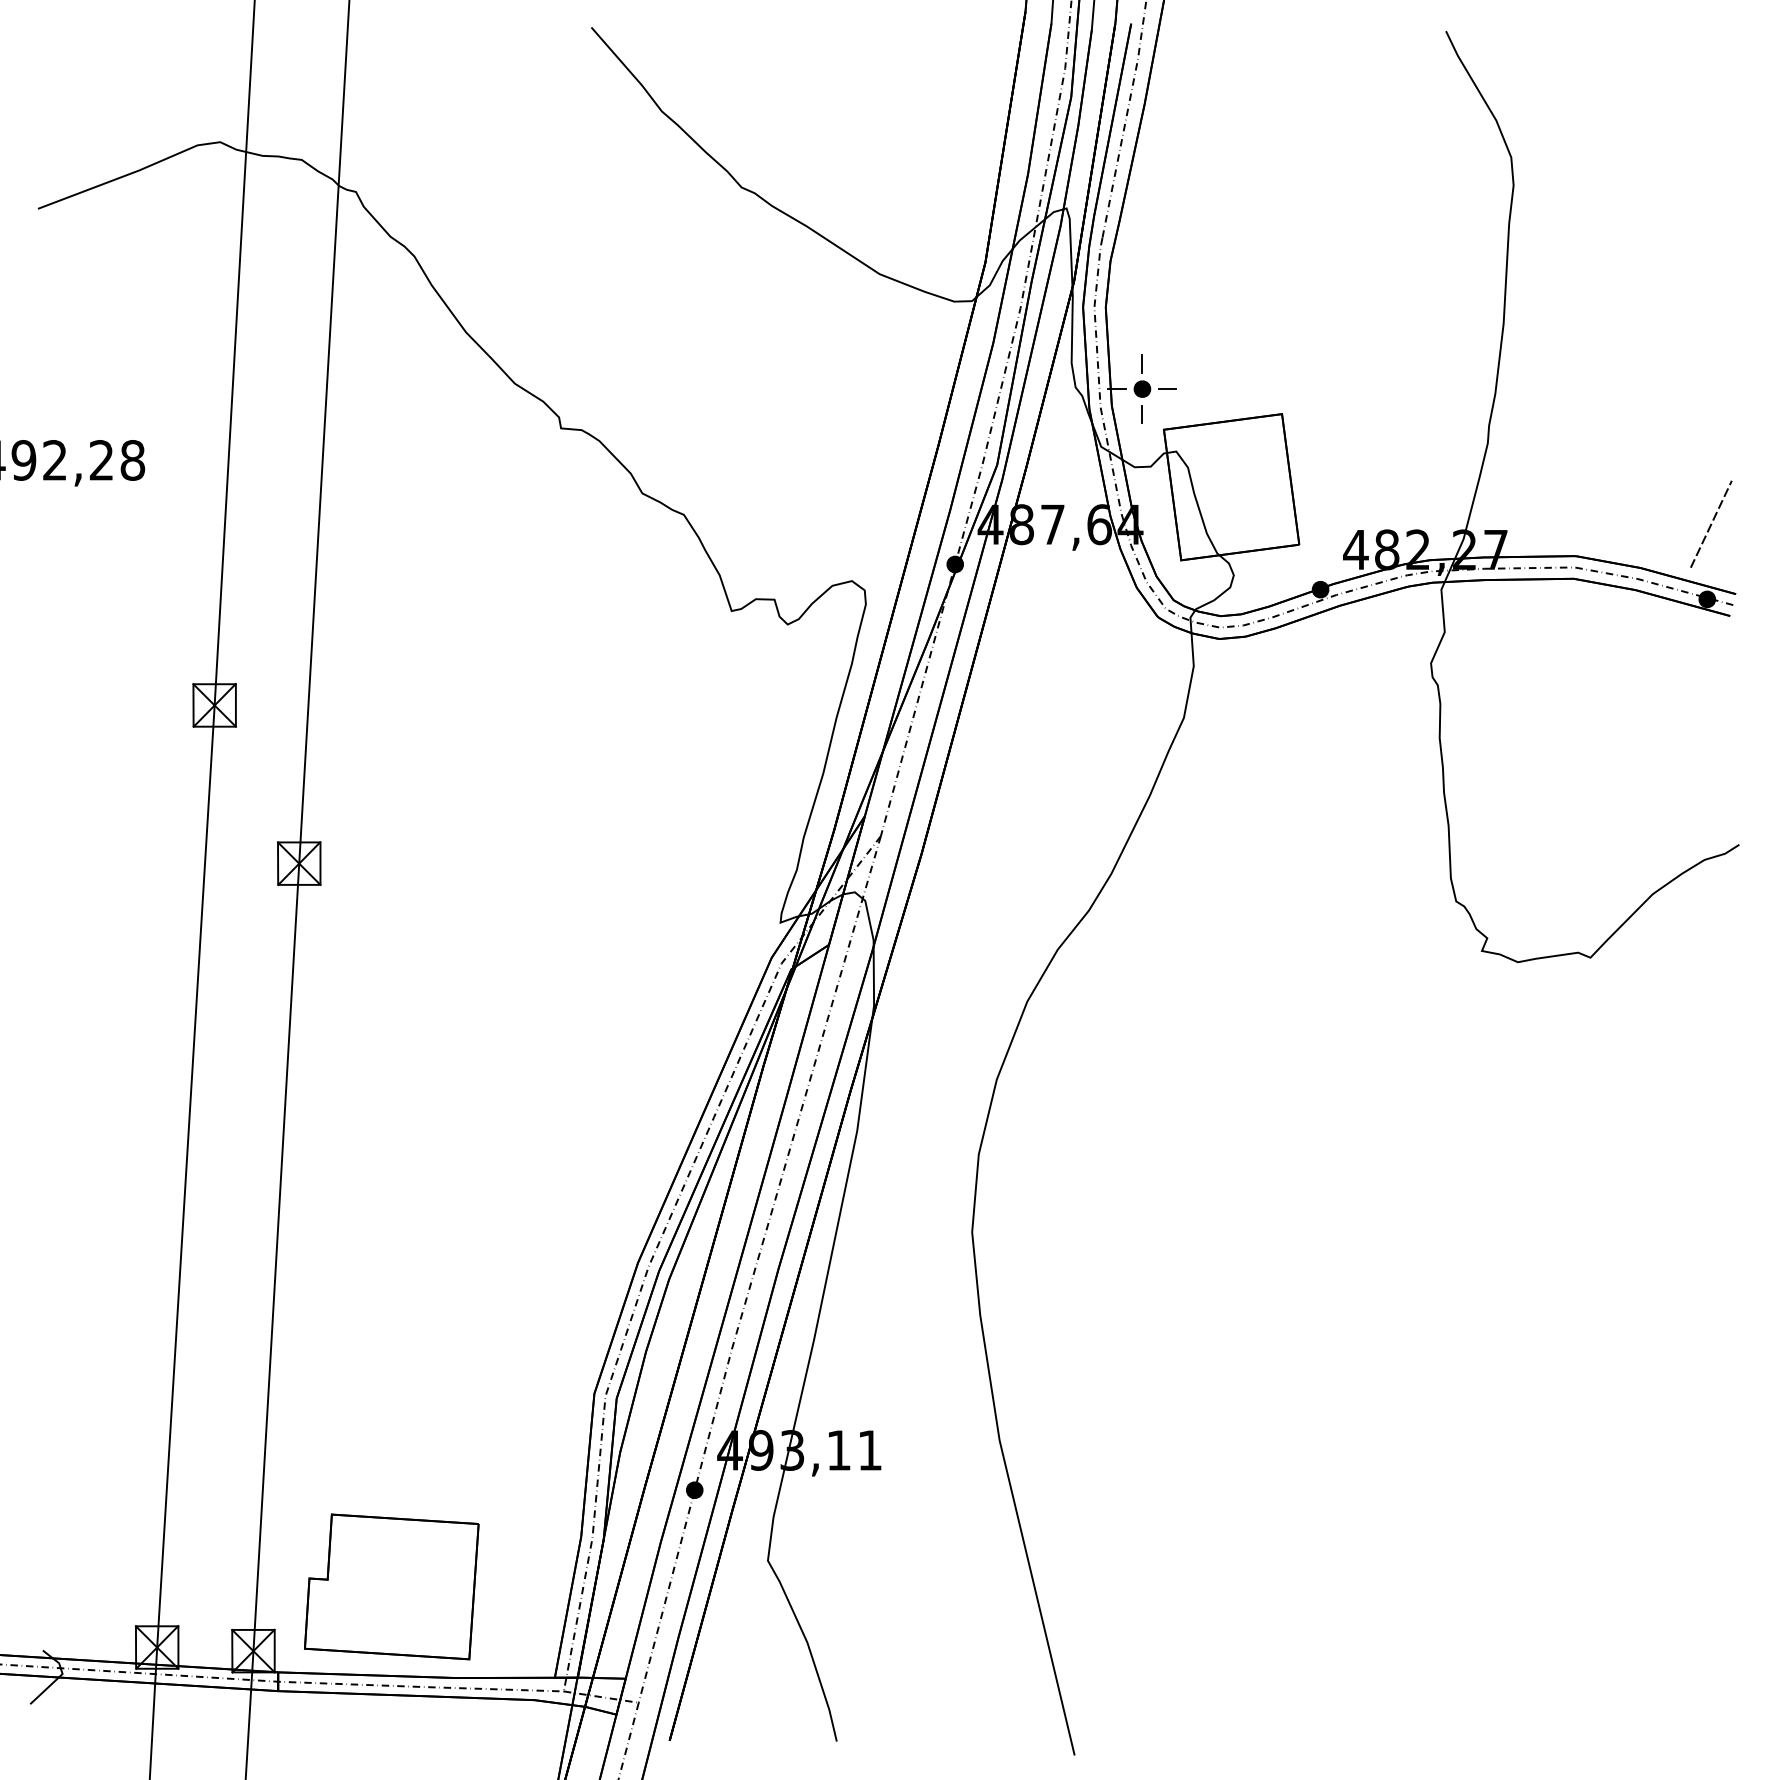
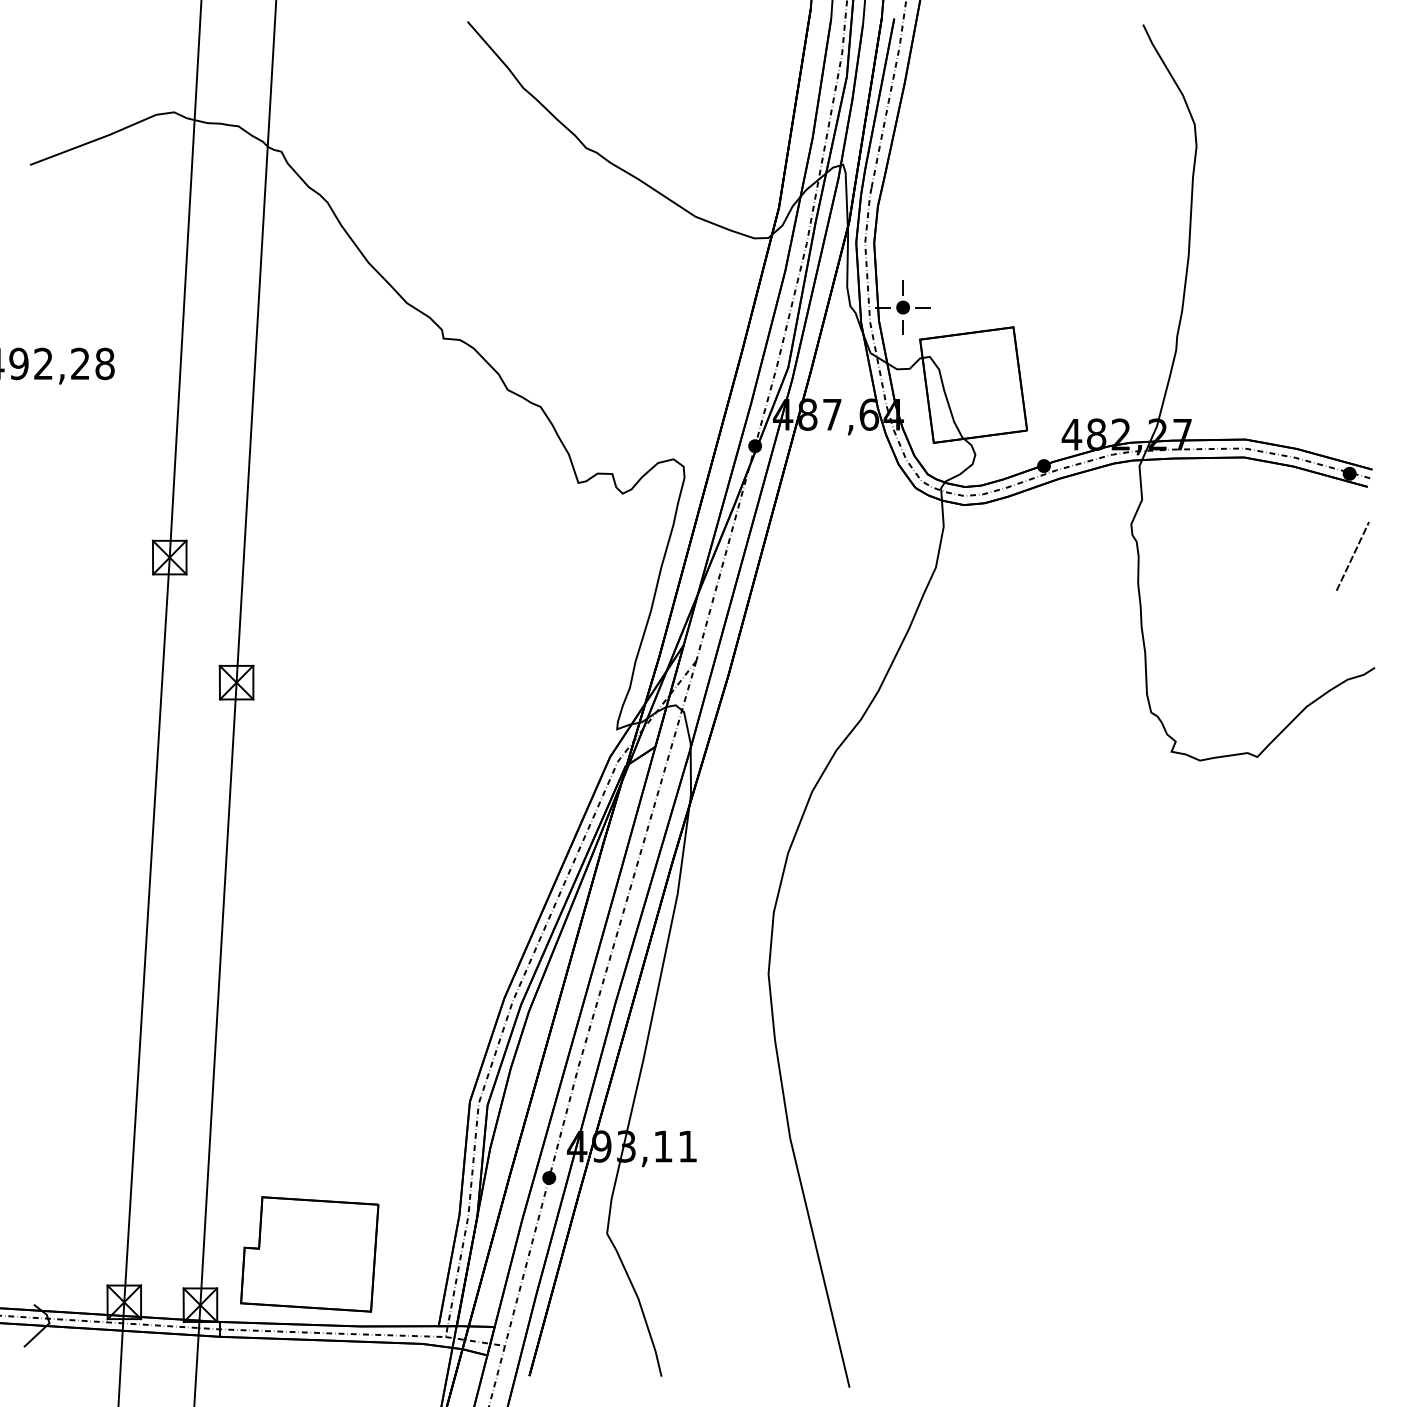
line: (1710, 523) -> (1352, 555), moved

